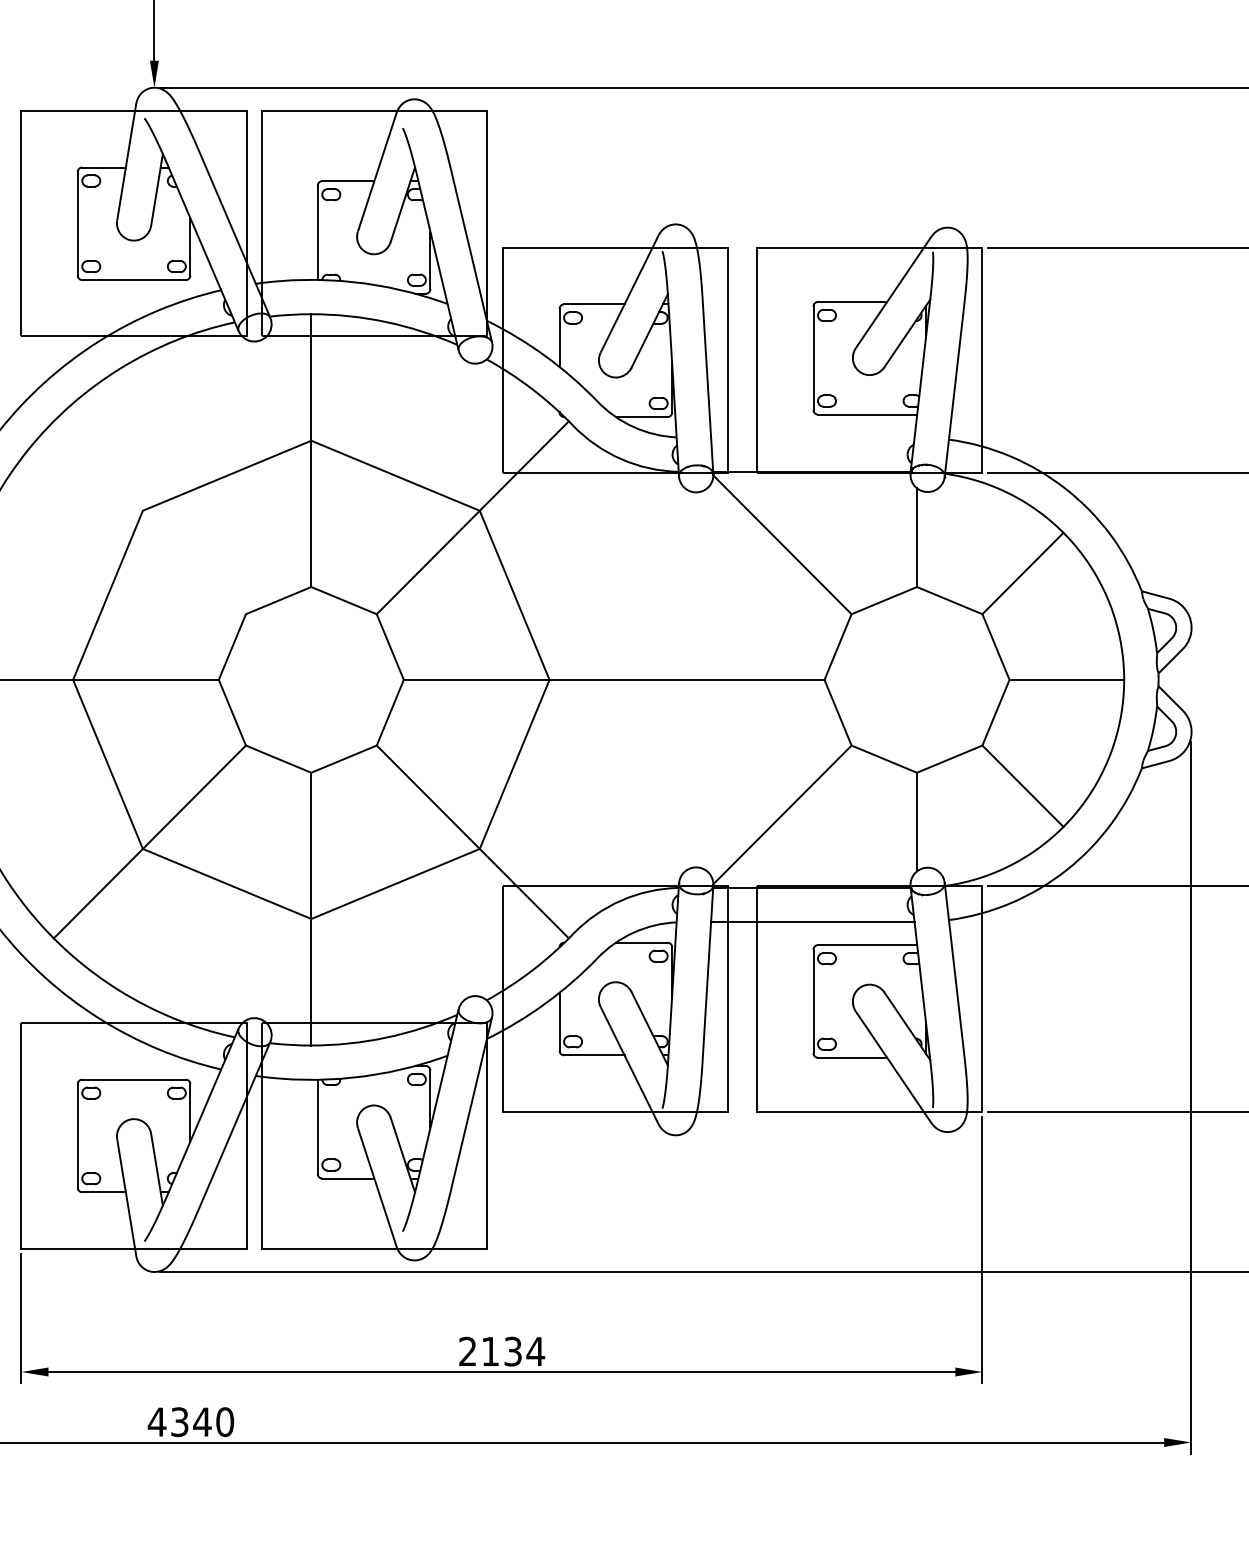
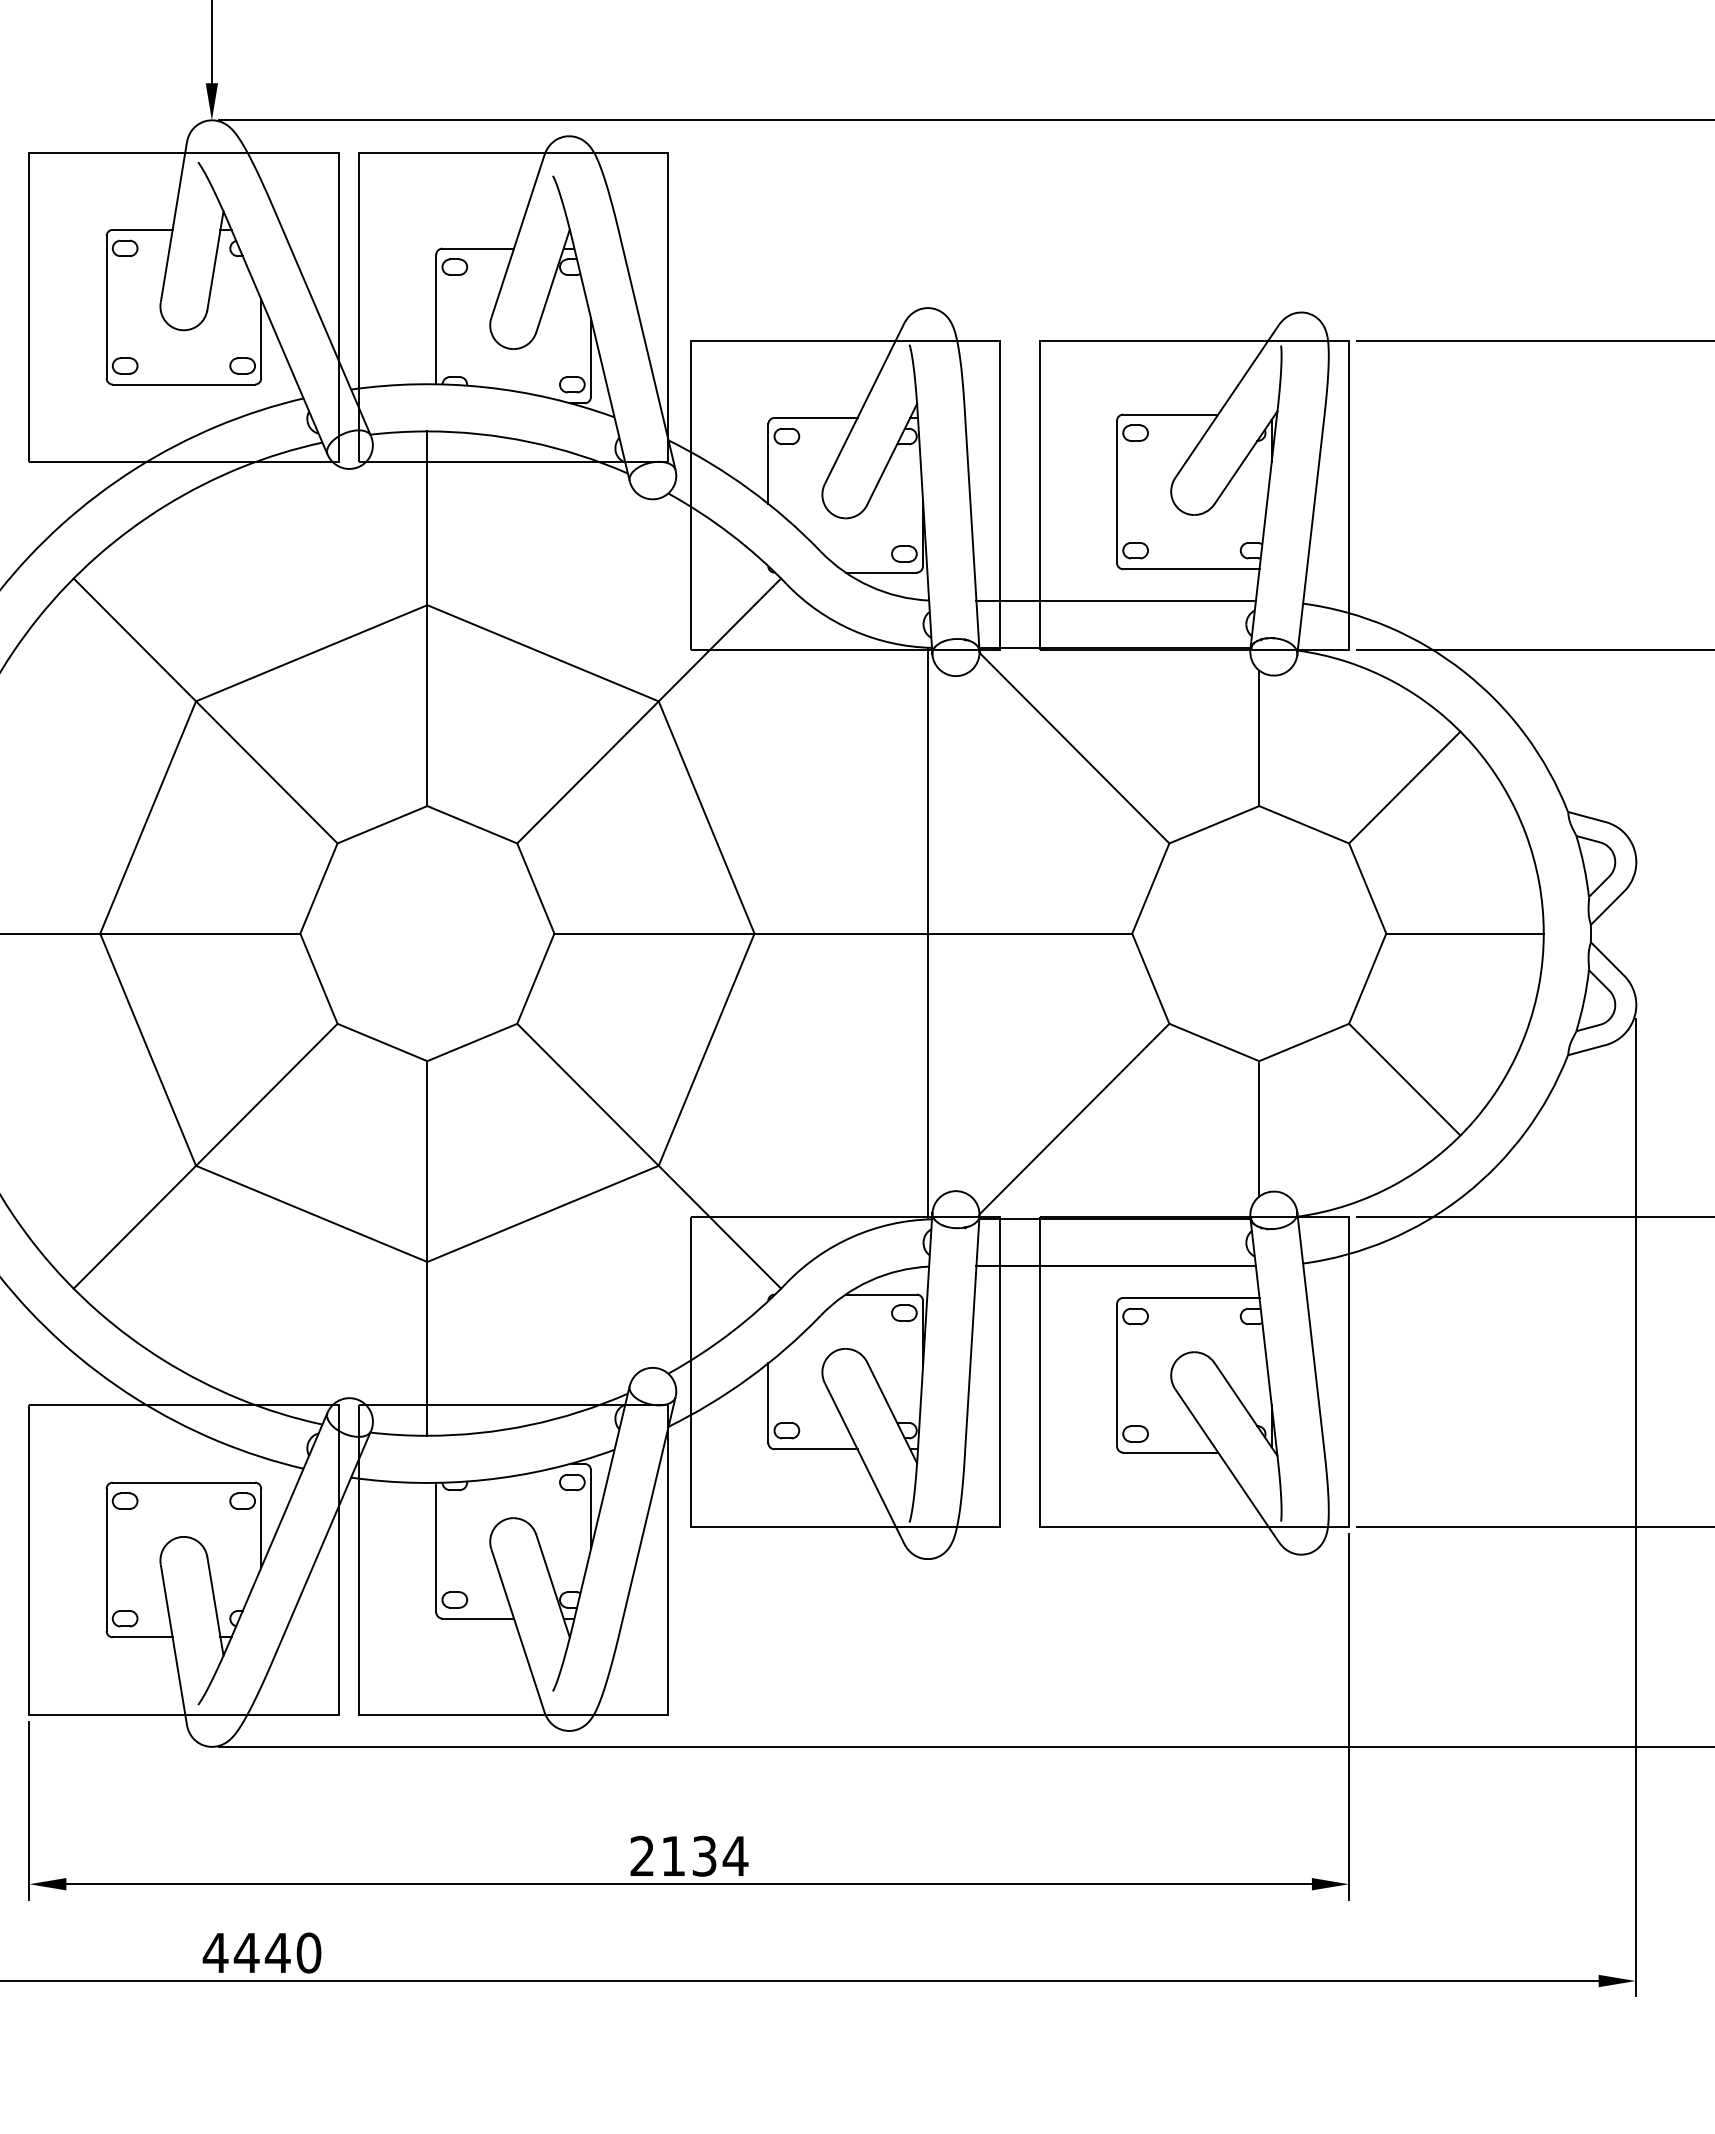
line: (812, 437) -> (1115, 600), added
line: (149, 517) -> (205, 710), added
line: (675, 679) -> (927, 933), added
text: (179, 1421) -> (246, 1952), 4340 -> 4440

